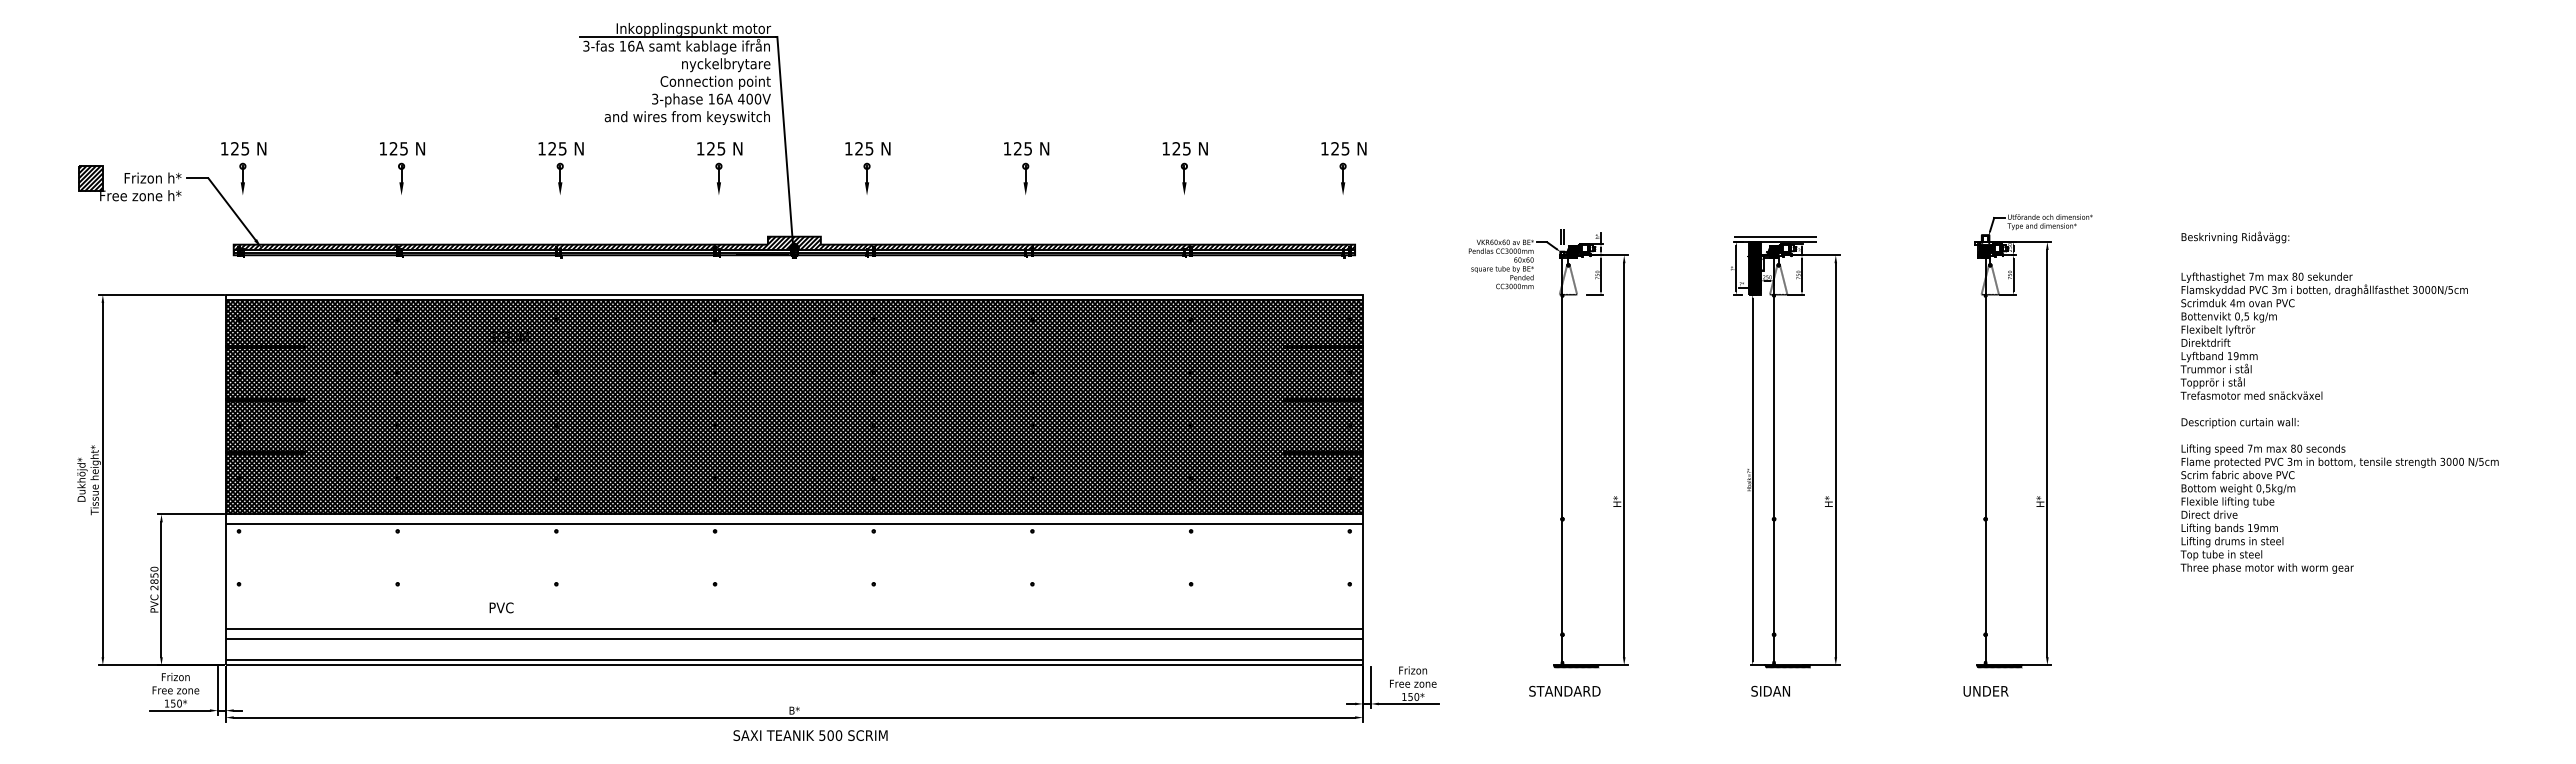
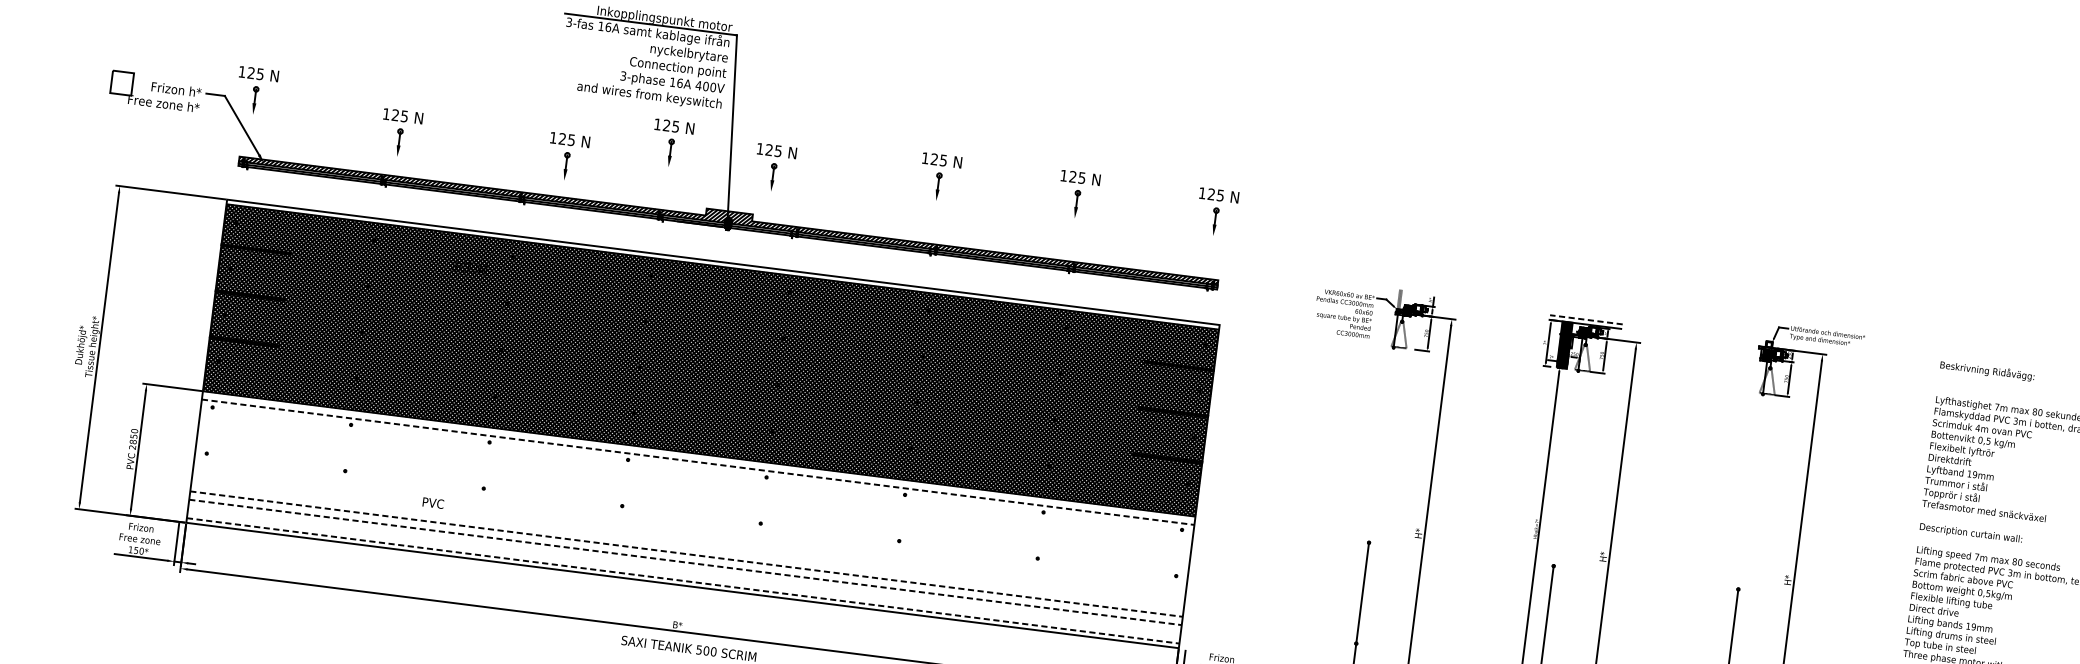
part: (402, 168) -> (401, 133), moved
part: (560, 168) -> (567, 157), moved
part: (867, 168) -> (774, 168), moved
hatch: (90, 178) -> (121, 83), removed
line: (1775, 236) -> (1586, 319), solid -> dashed
line: (1562, 406) -> (1381, 444), removed
line: (1774, 406) -> (1566, 467), removed
line: (1985, 406) -> (1750, 491), removed
line: (794, 523) -> (698, 461), solid -> dashed
line: (794, 629) -> (686, 554), solid -> dashed
line: (794, 638) -> (685, 562), solid -> dashed
line: (794, 659) -> (683, 580), solid -> dashed

